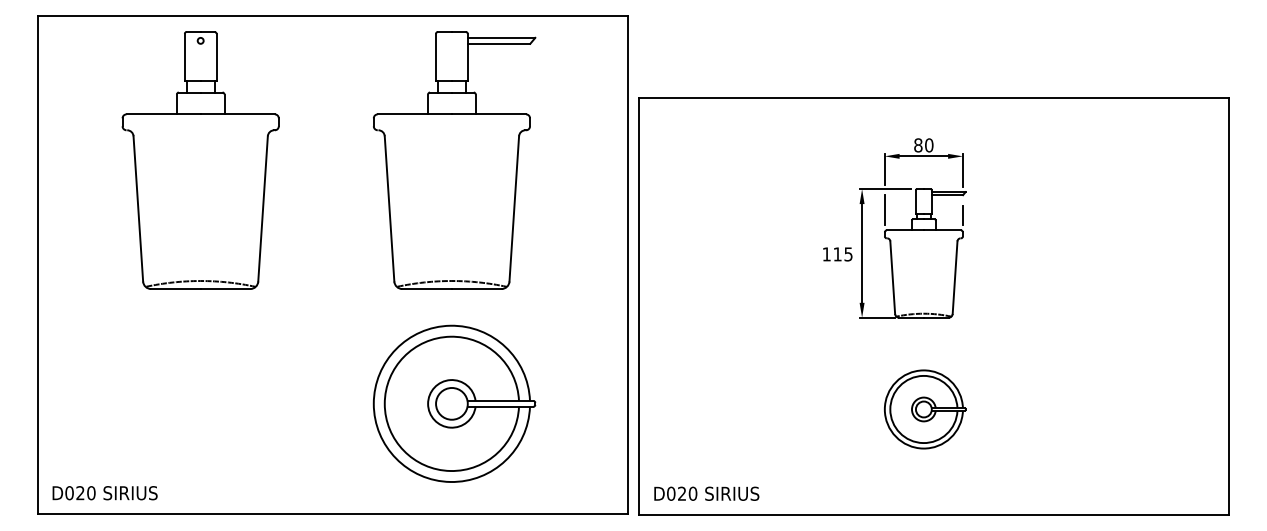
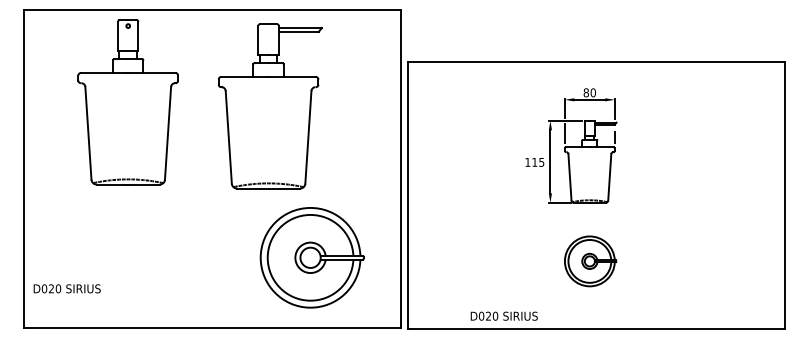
part: (454, 160) -> (270, 106), moved
part: (453, 403) -> (311, 257), moved
text: (103, 492) -> (66, 288), moved
text: (705, 492) -> (503, 315), moved

